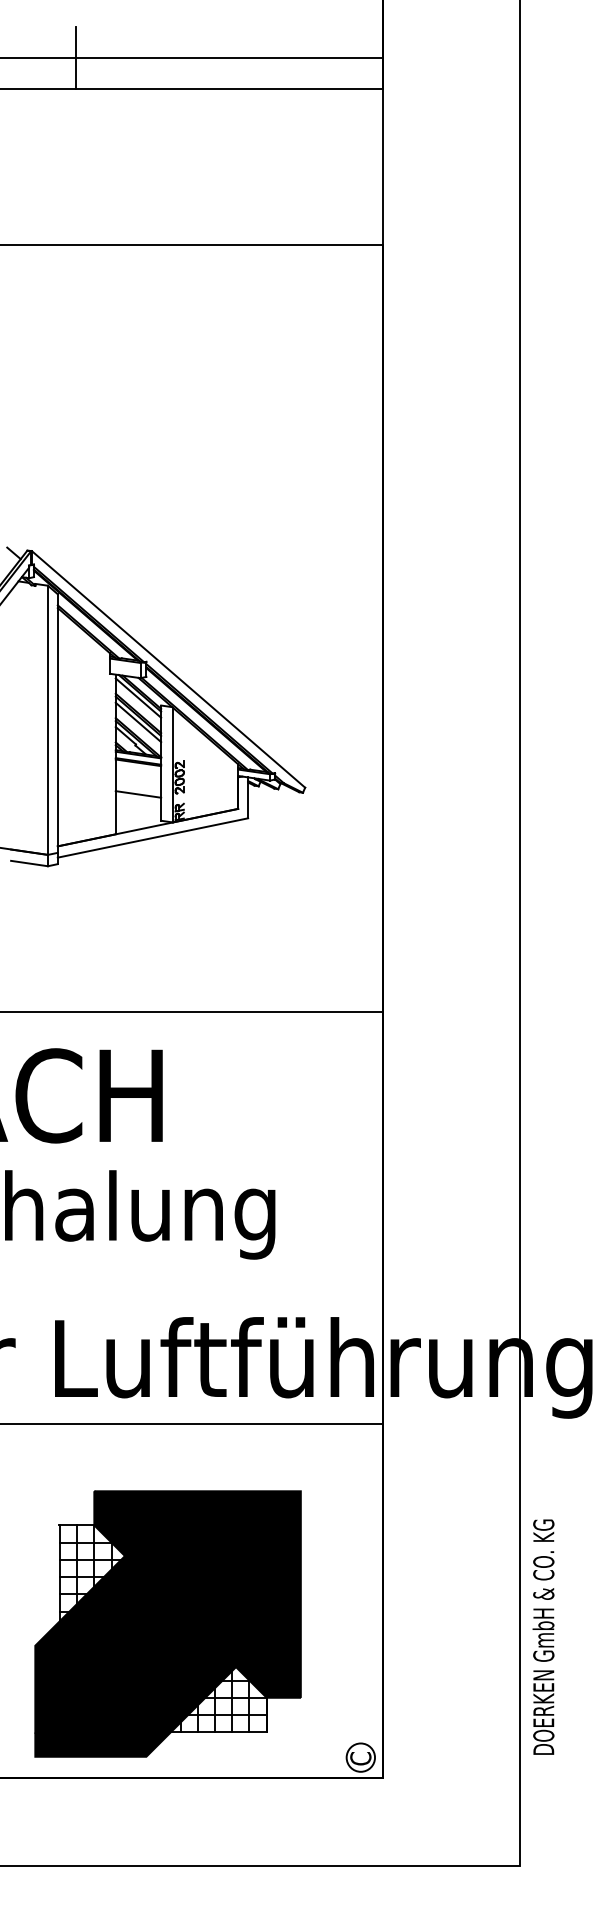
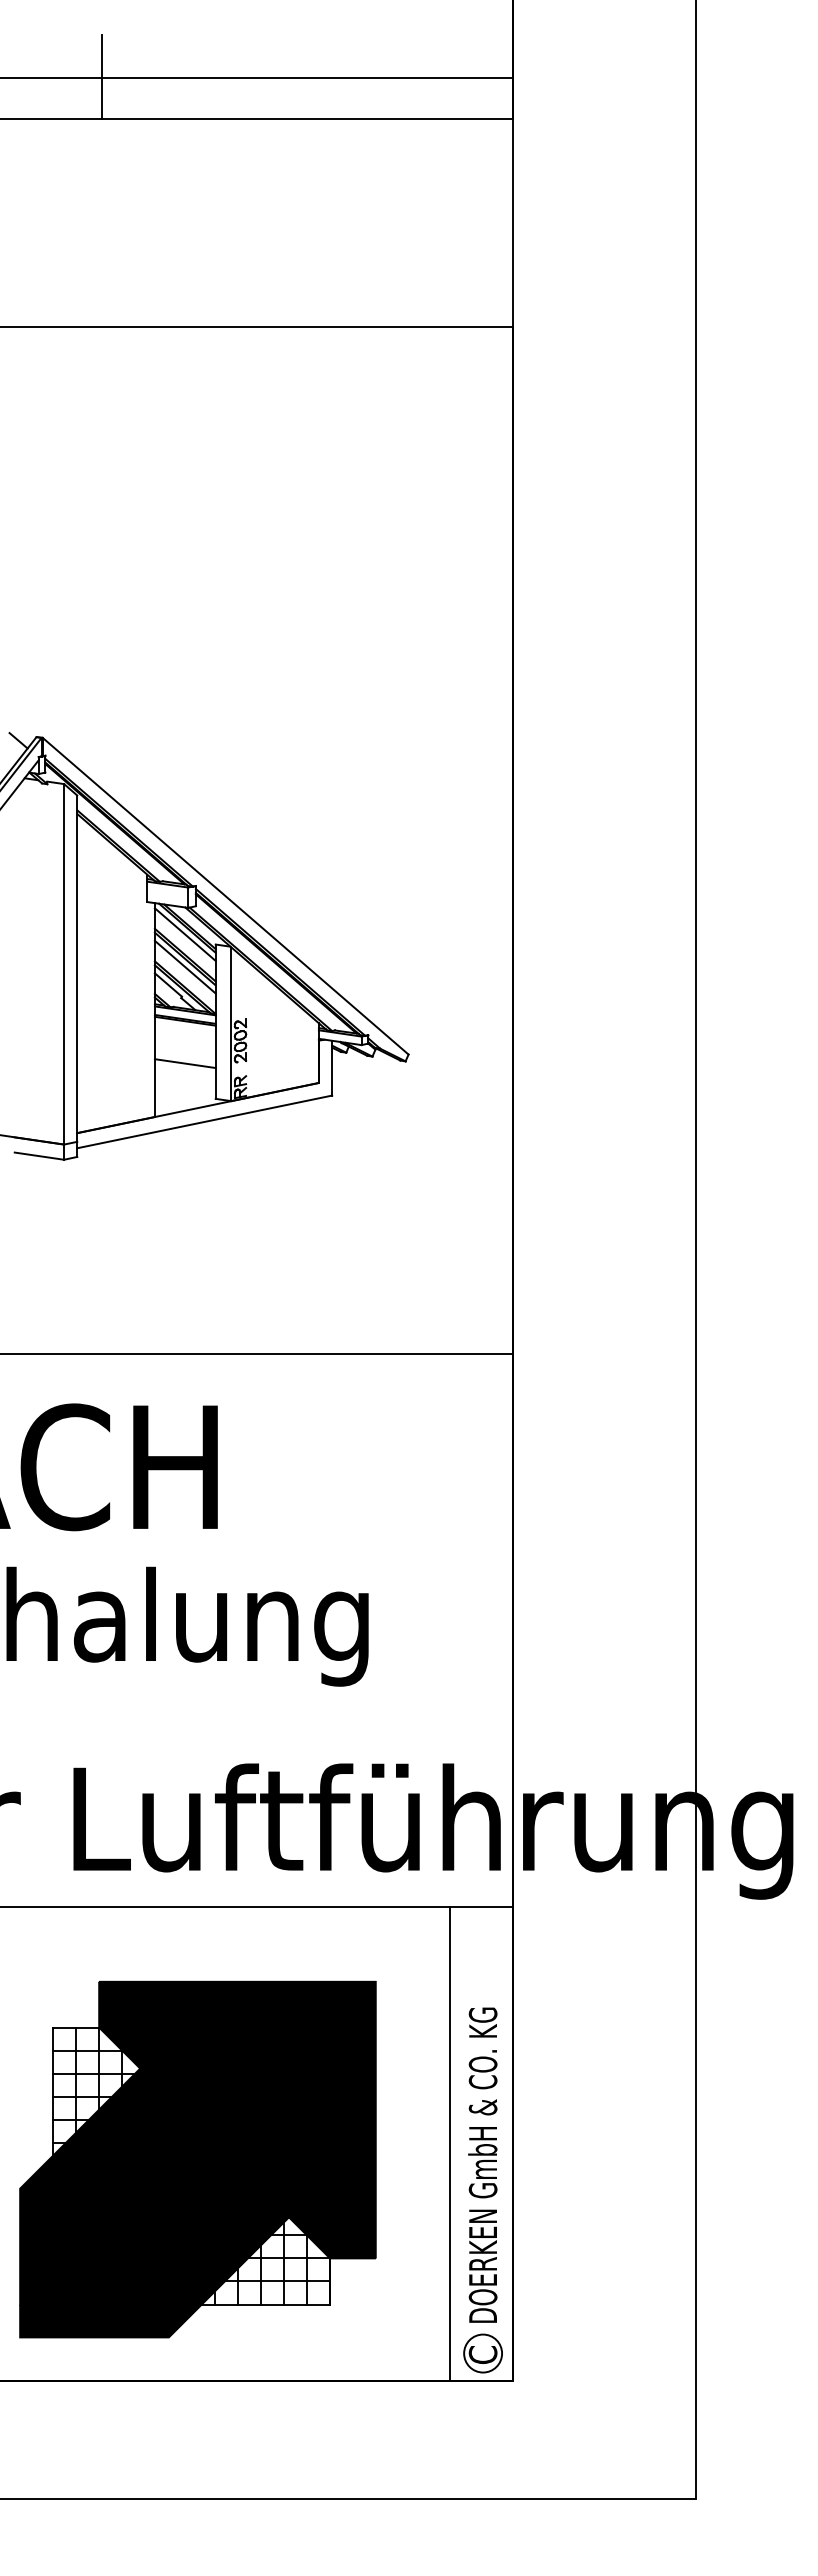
line: (336, 1601) -> (450, 2144), added
part: (167, 1623) -> (197, 2159), moved
text: (543, 1636) -> (482, 2164), moved

